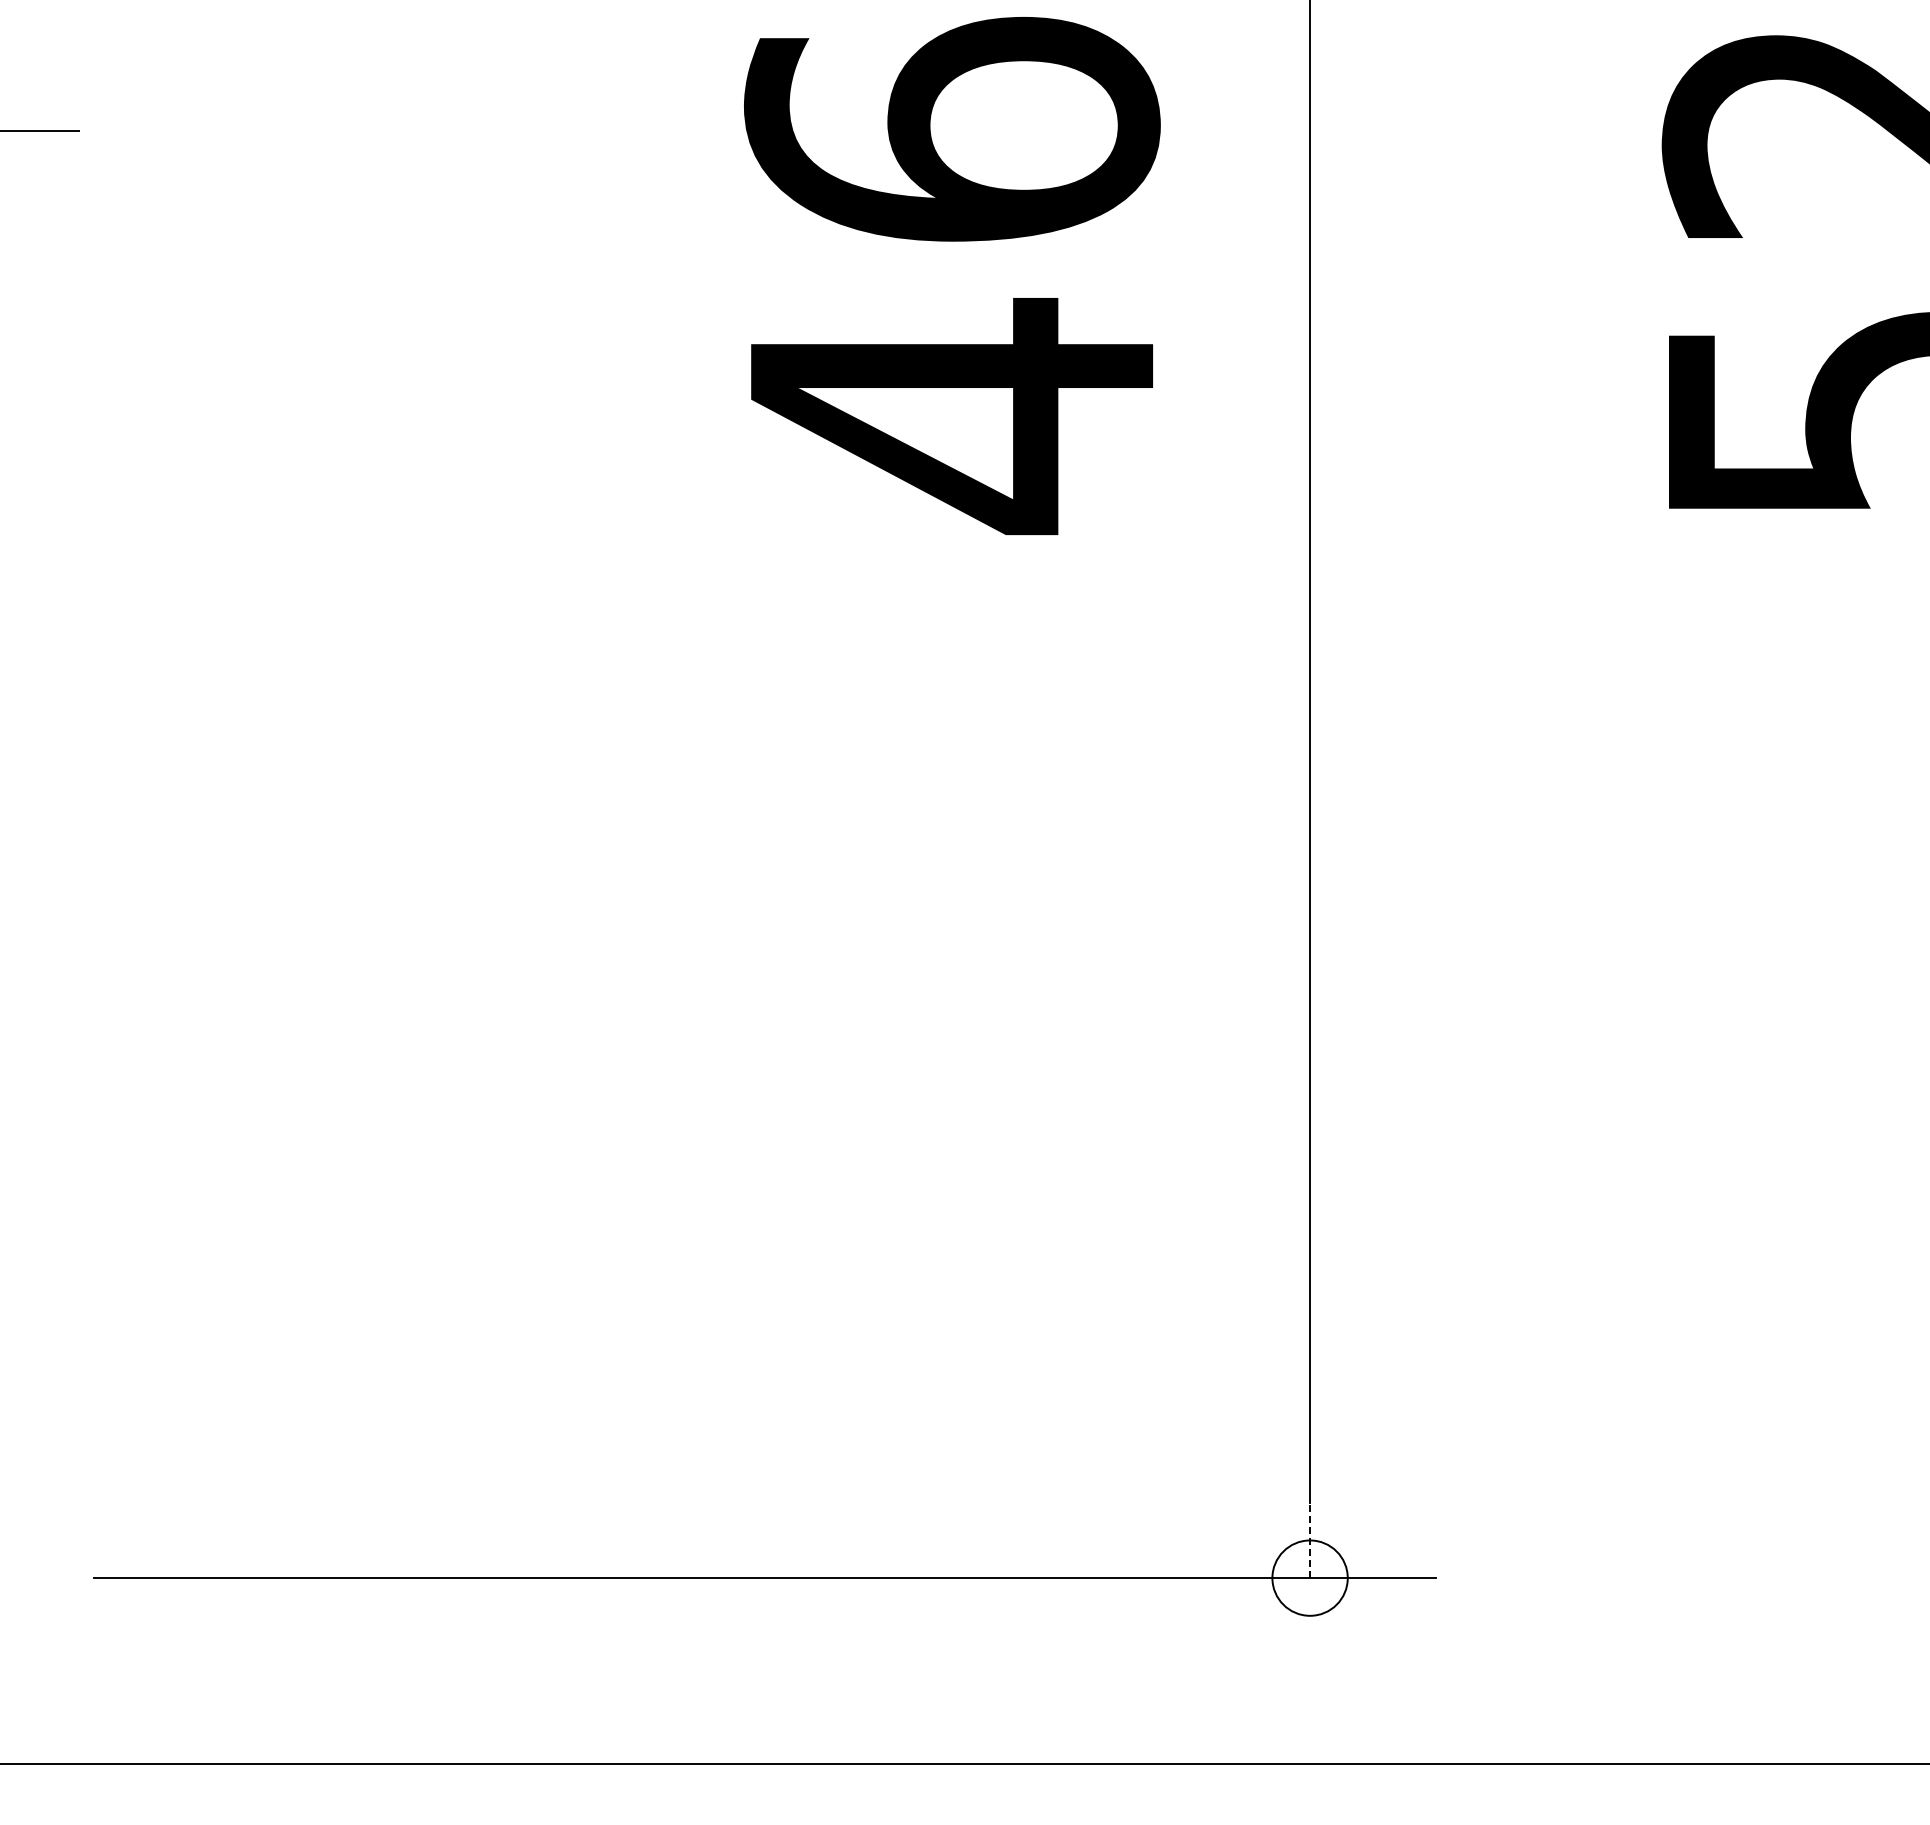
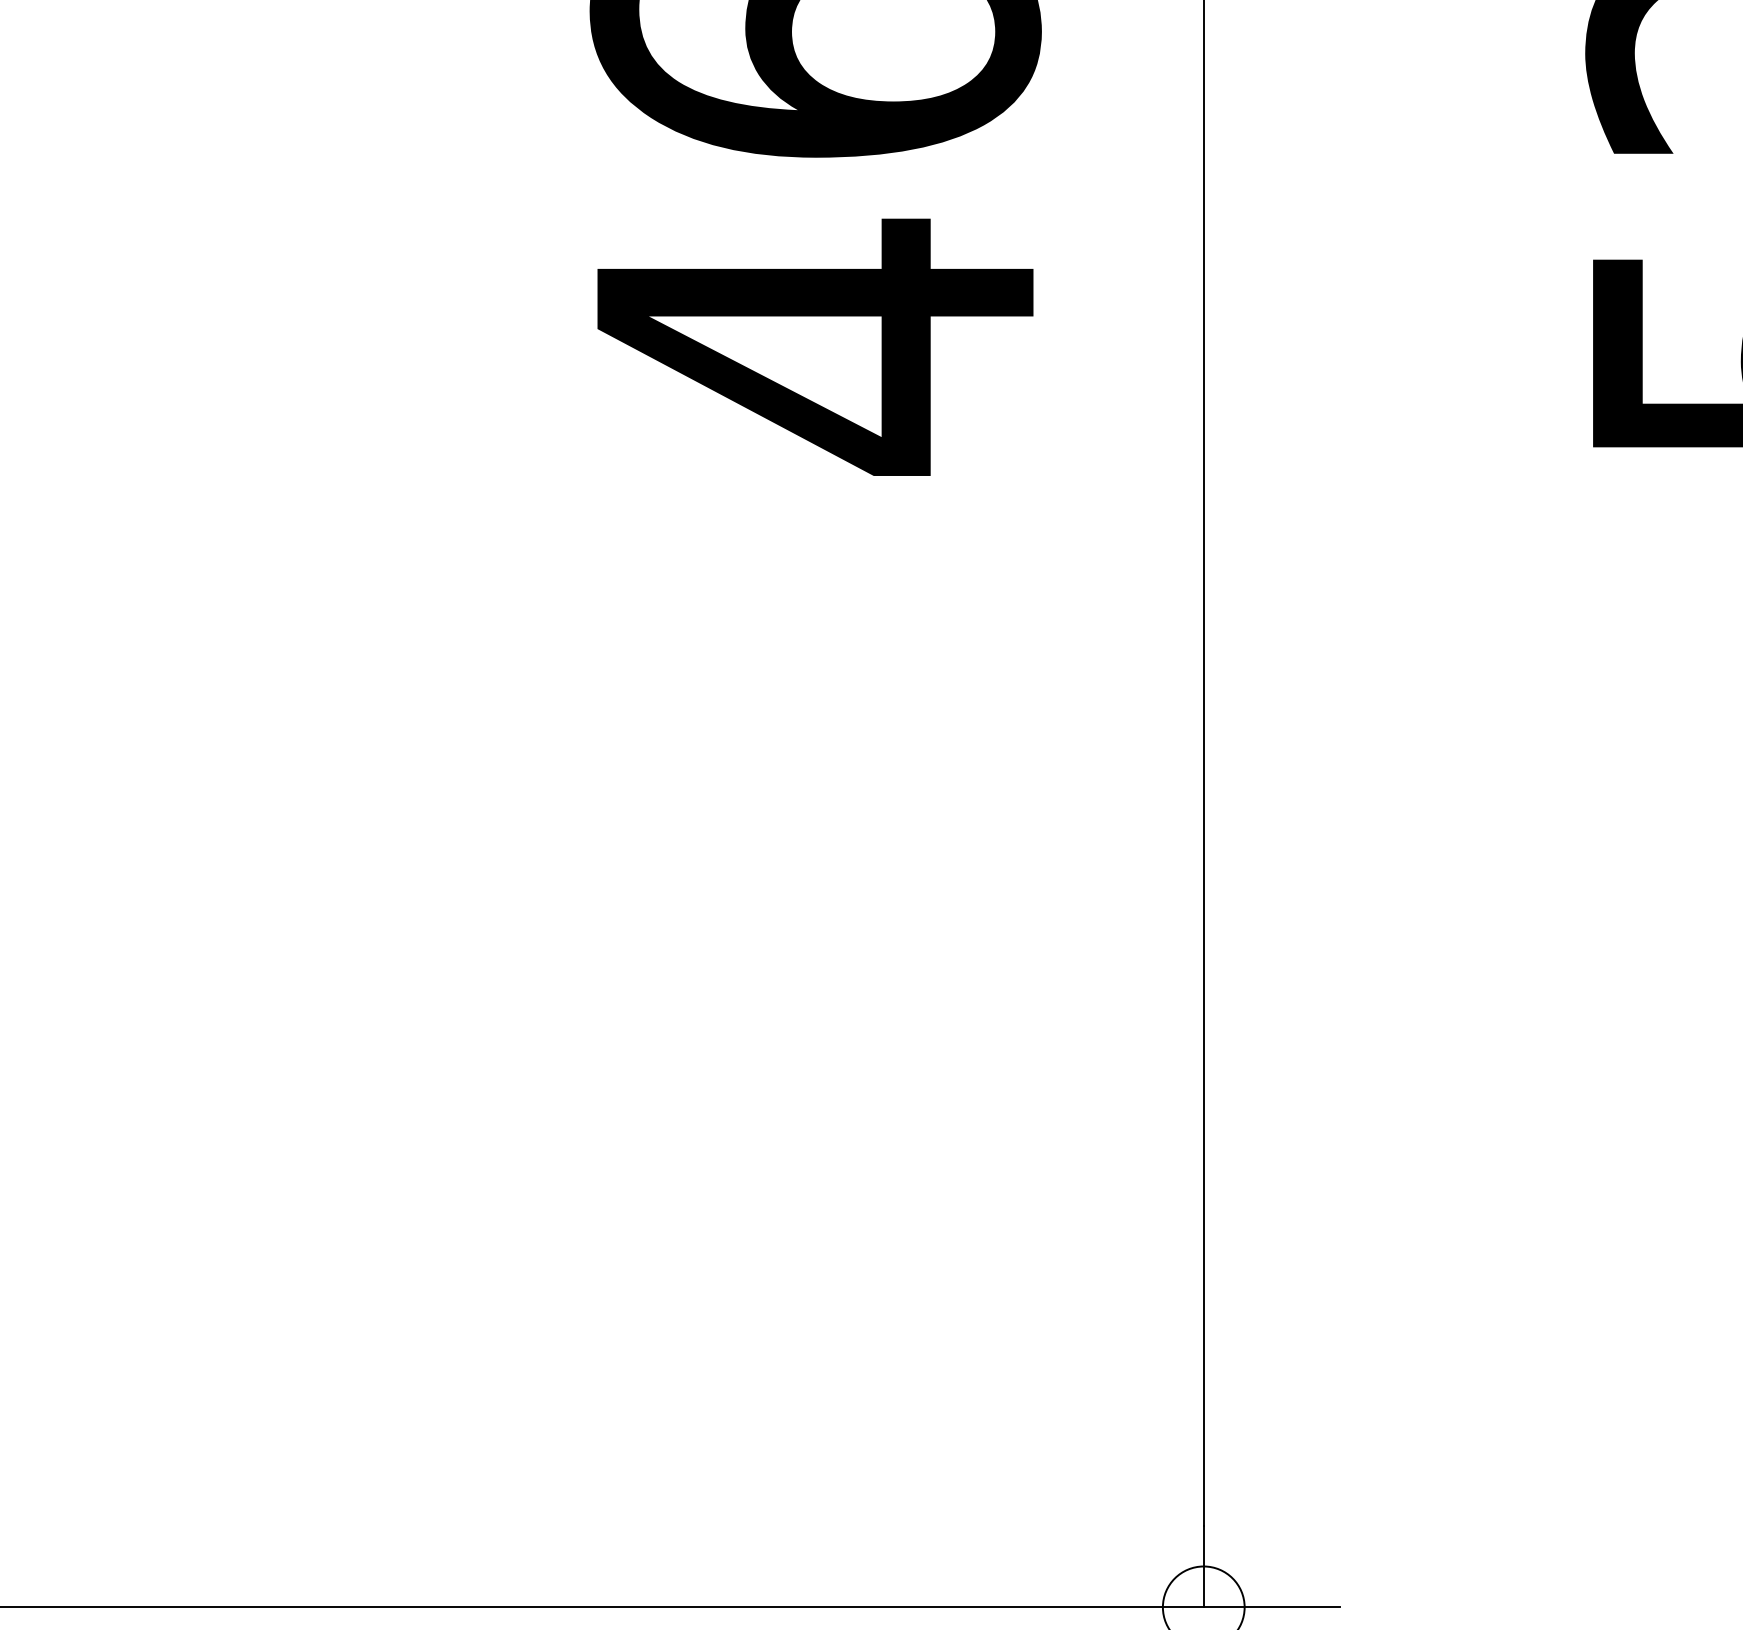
line: (1310, 1540) -> (1204, 1566), dashed -> solid

